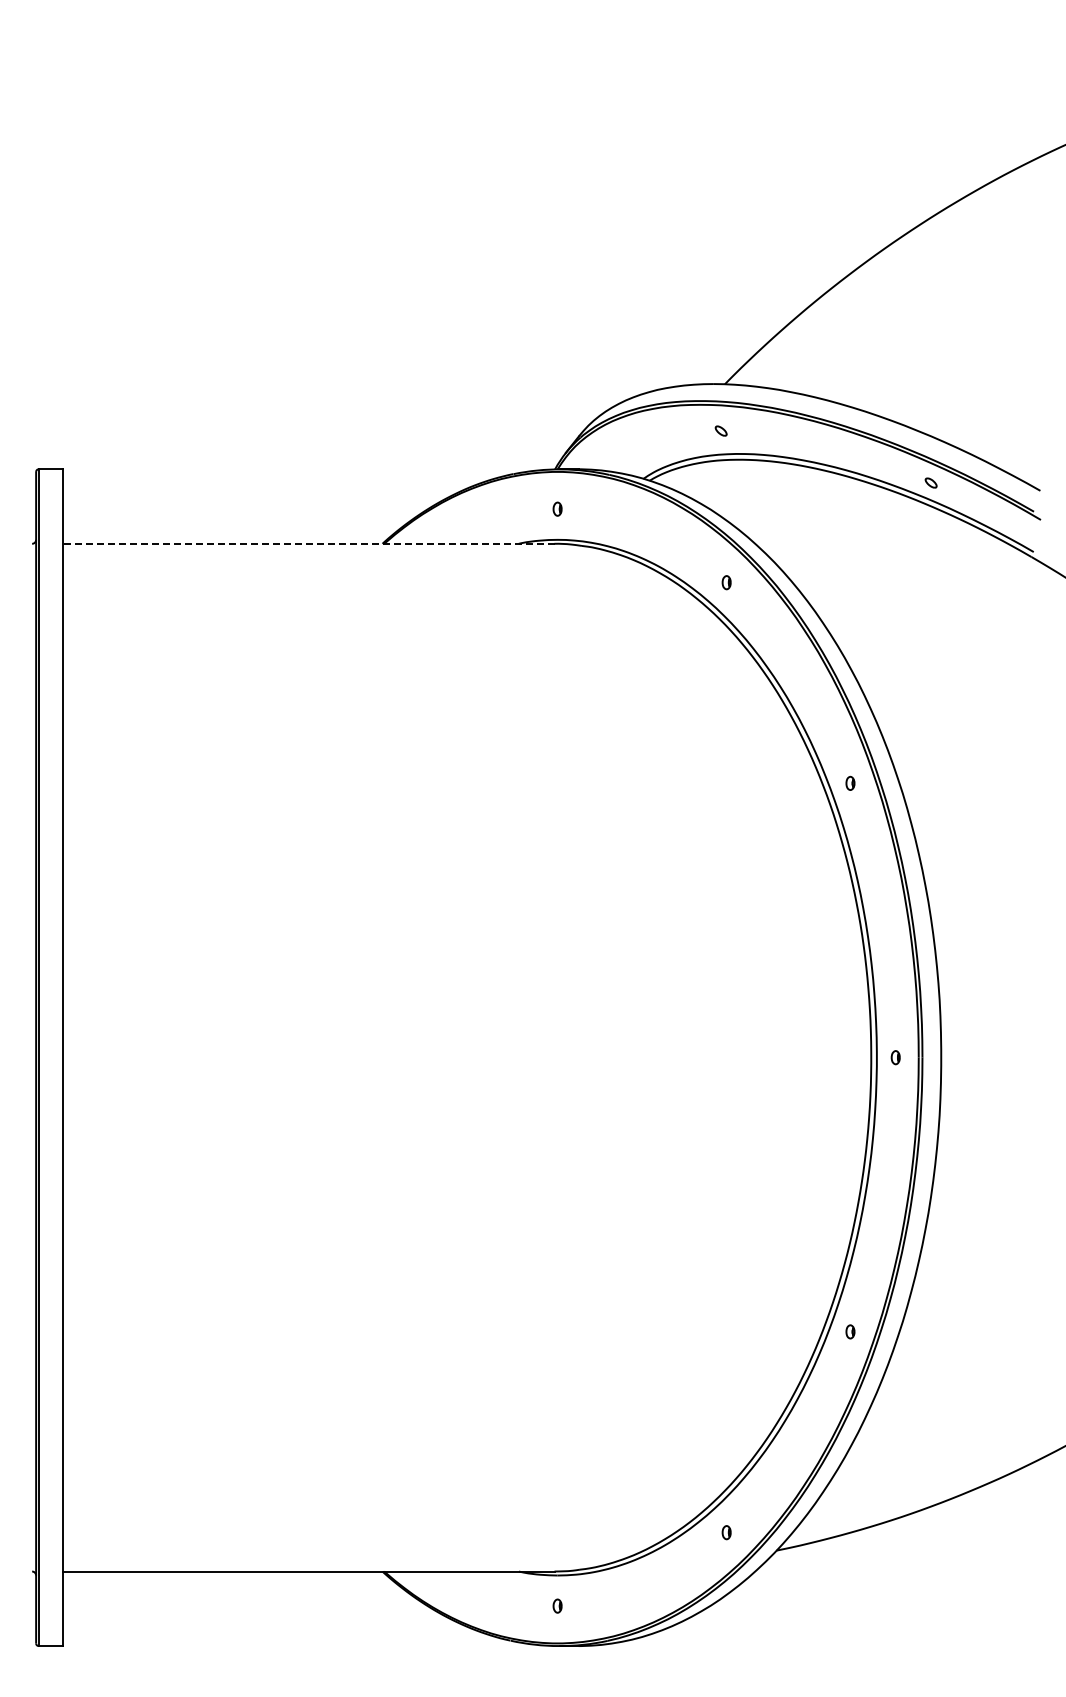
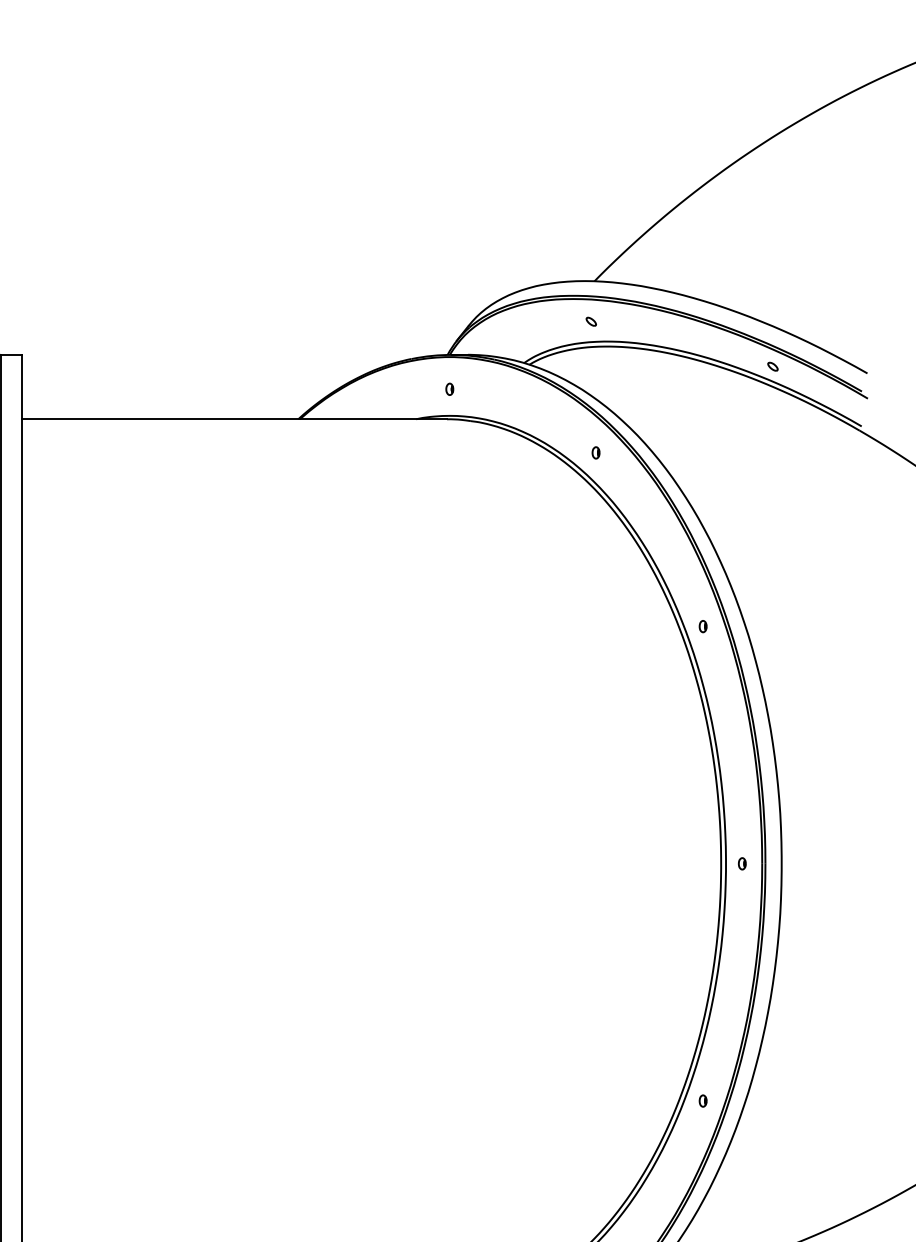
line: (308, 543) -> (234, 419), dashed -> solid

